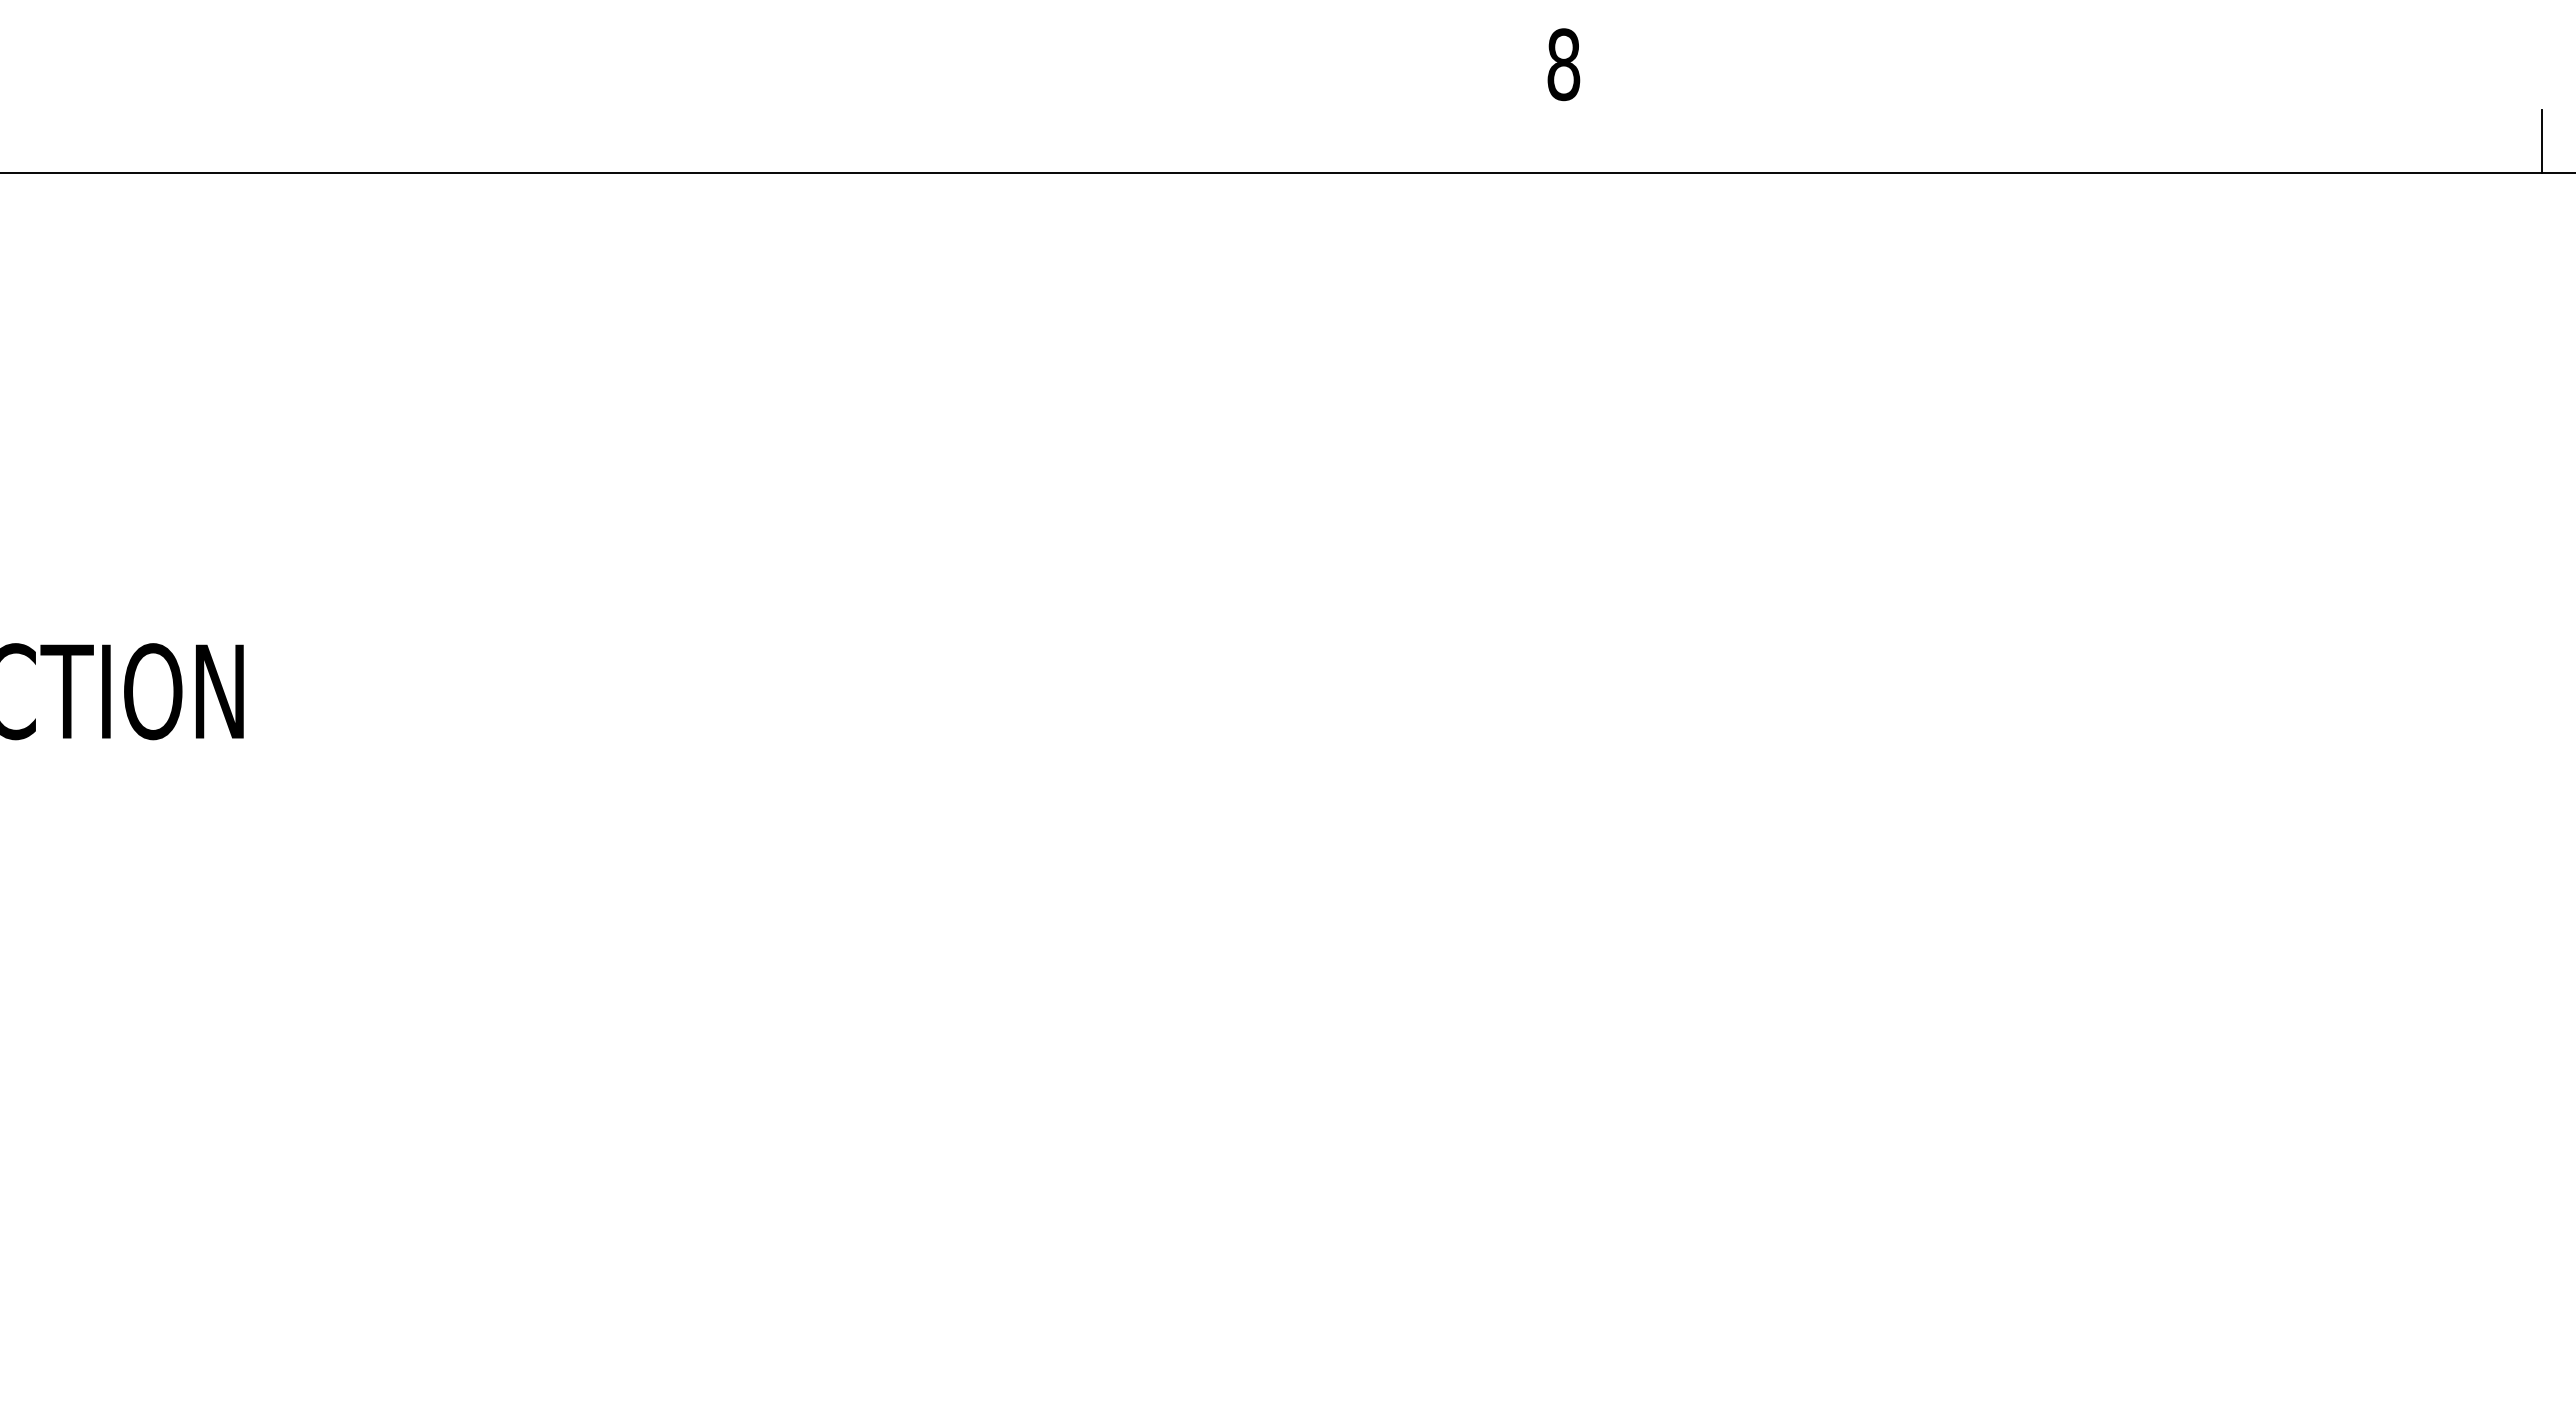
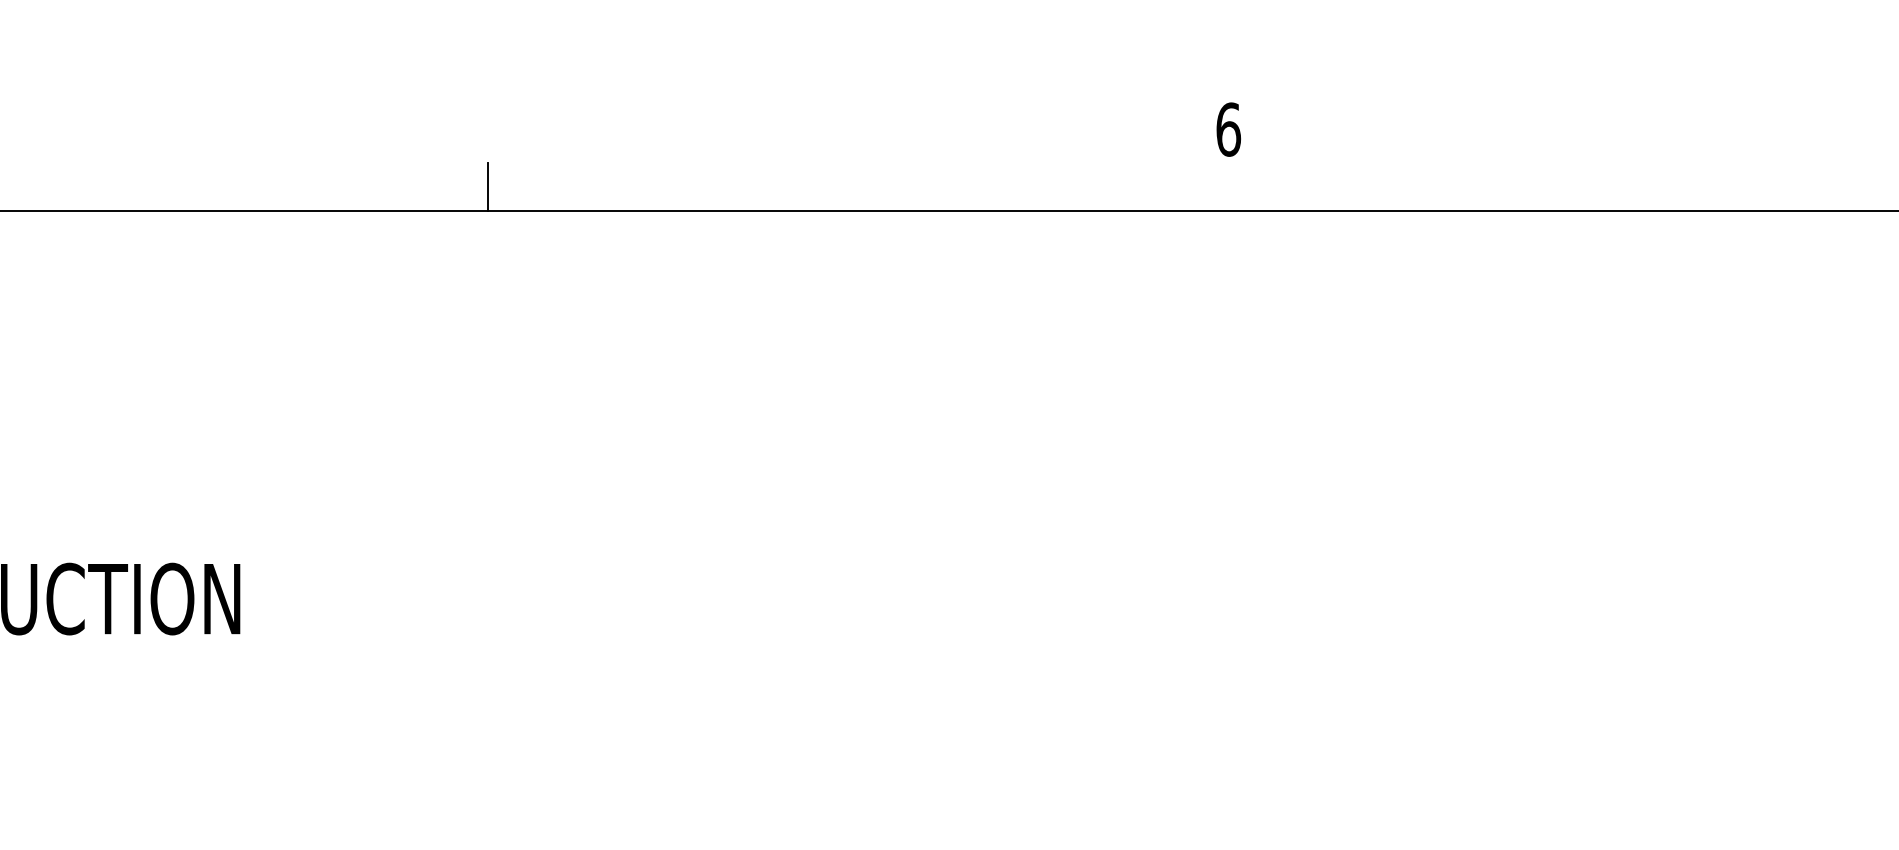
text: (1563, 64) -> (1228, 129), 8 -> 6
line: (574, 141) -> (487, 187), added

